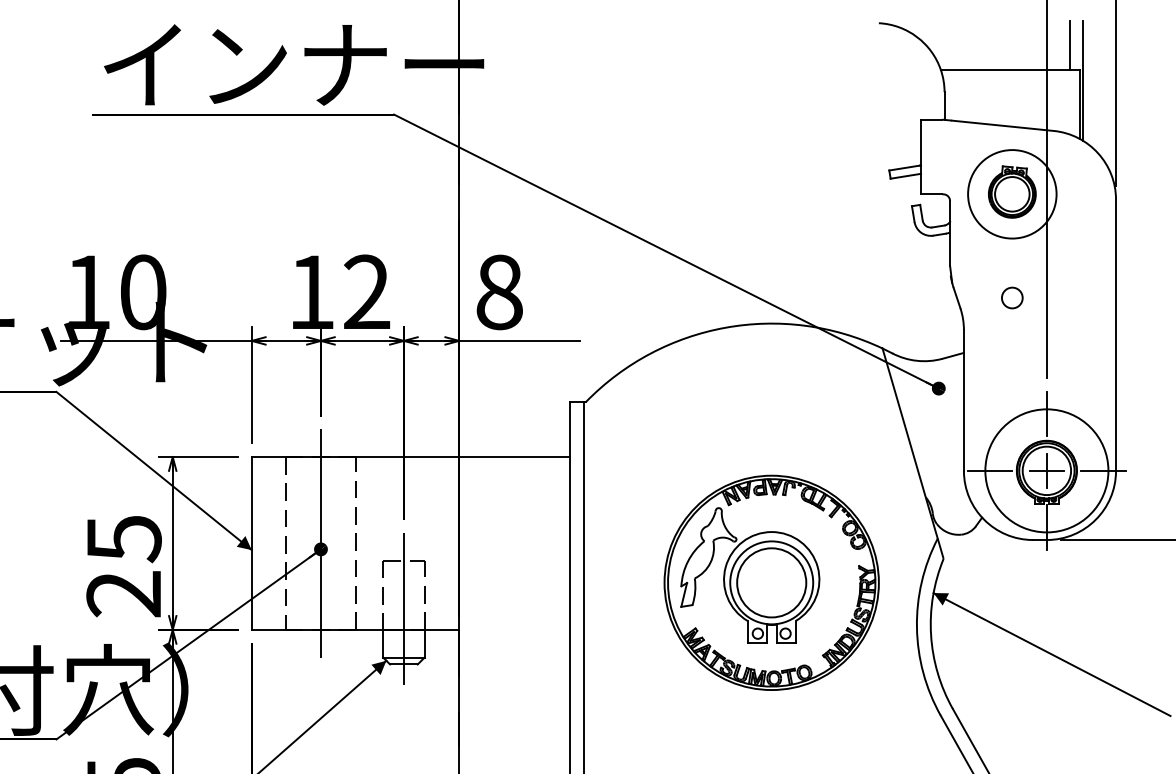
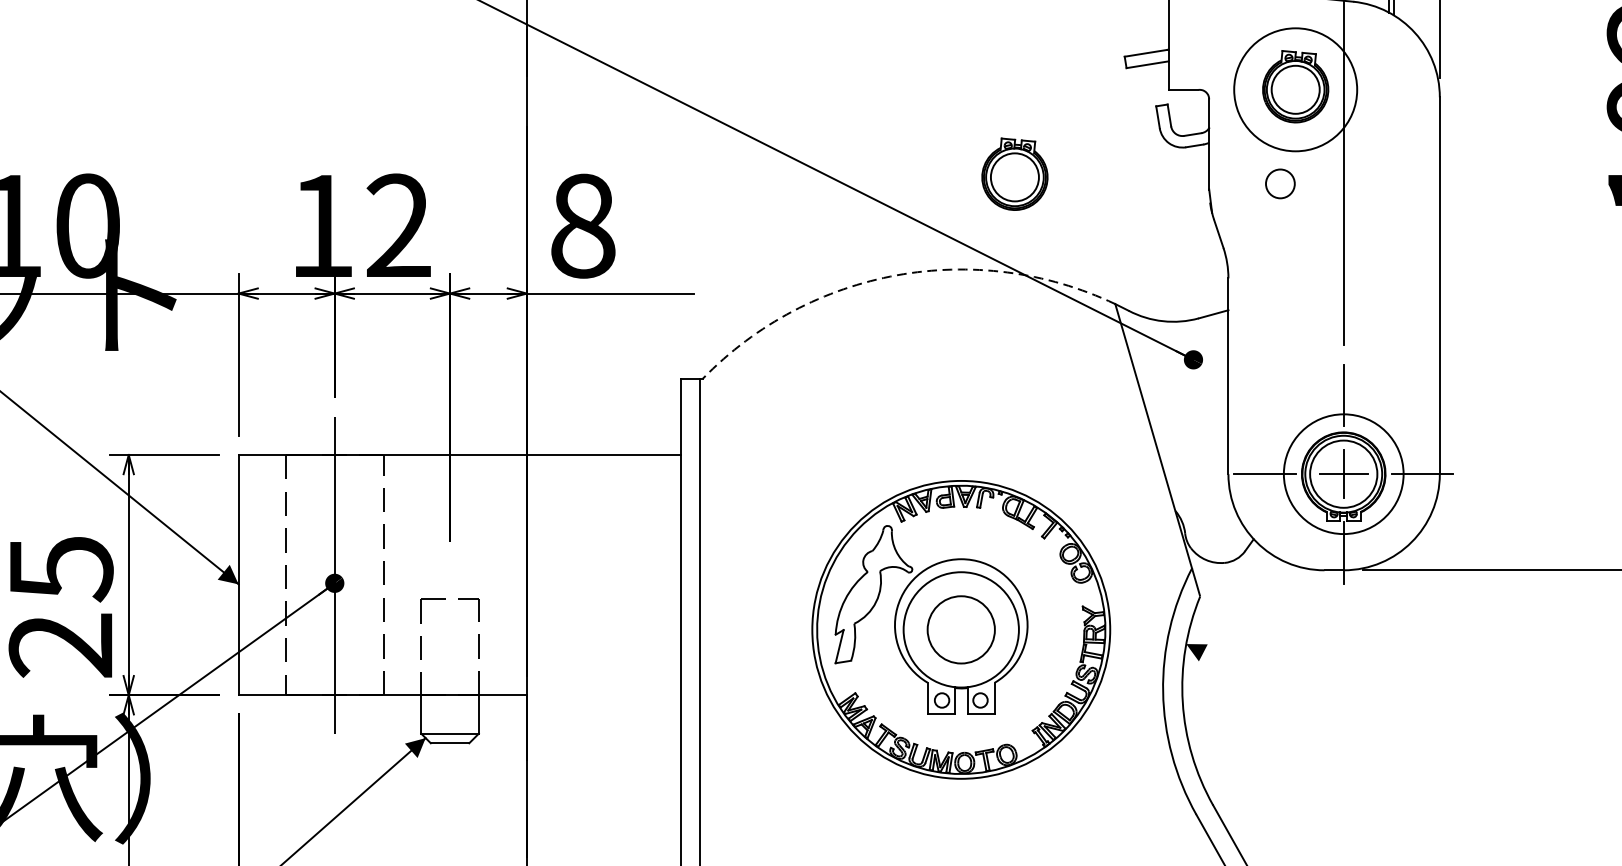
part: (810, 254) -> (1015, 173), added
circle: (1012, 297) -> (1280, 183), moved
arc: (725, 327) -> (897, 274), solid -> dashed
circle: (1046, 470) -> (1343, 473), size x0.7
circle: (771, 582) -> (960, 629), size x0.7
line: (403, 609) -> (449, 666), removed
line: (1051, 654) -> (1350, 729), removed

